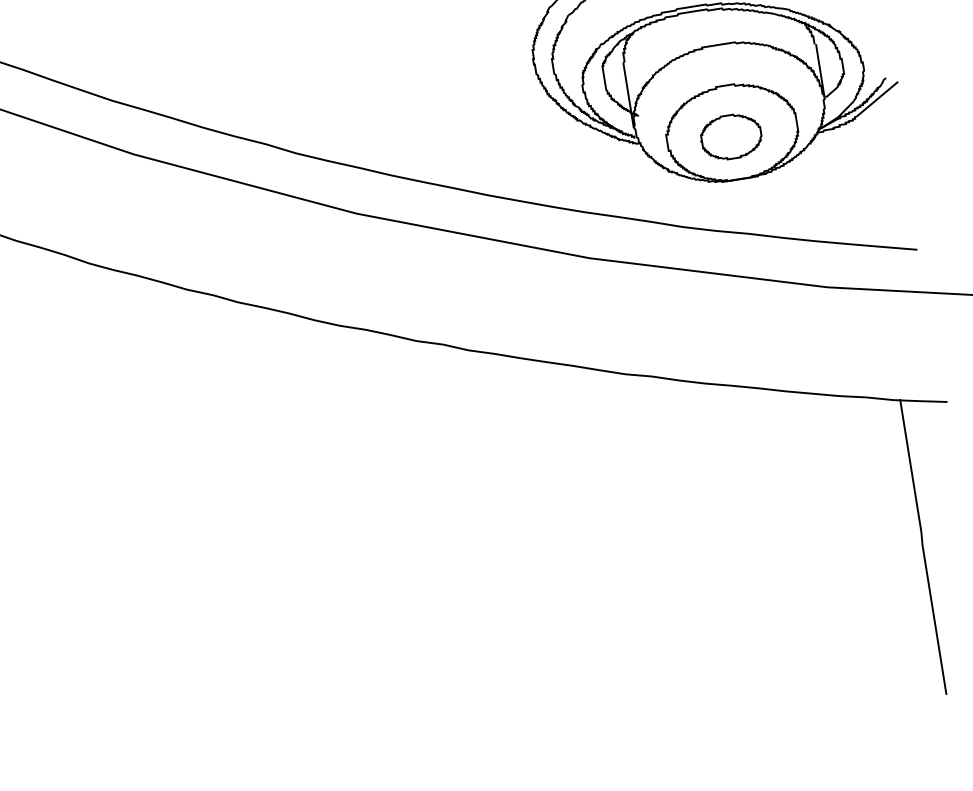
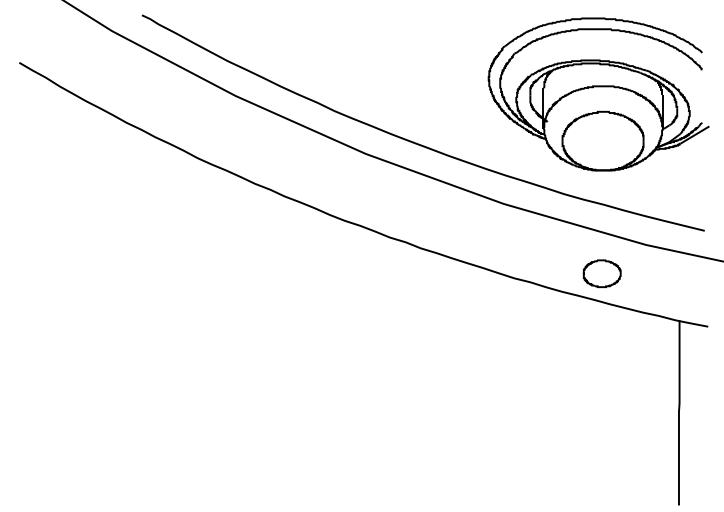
part: (730, 136) -> (601, 273), moved

